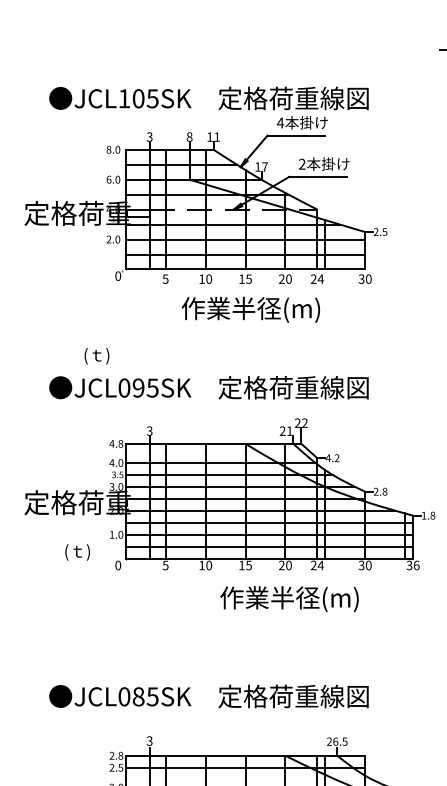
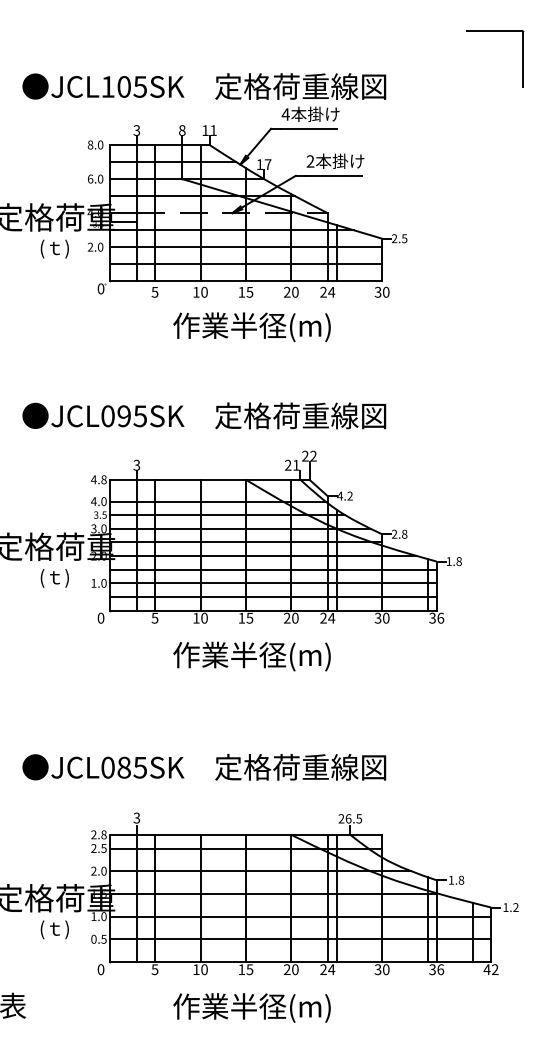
text: (96, 355) -> (54, 248), moved
text: (77, 552) -> (54, 578), moved
text: (289, 599) -> (251, 656), moved

